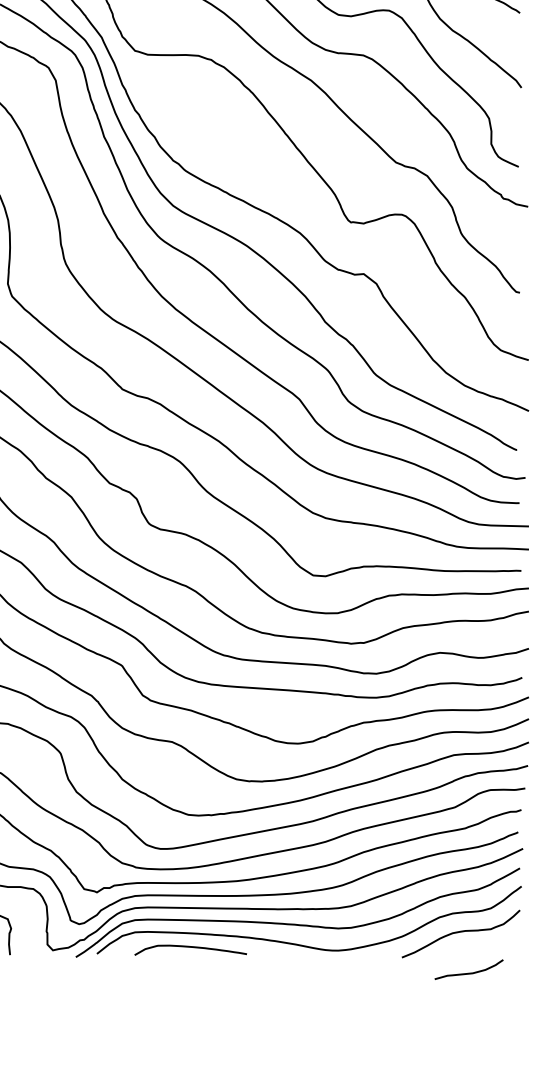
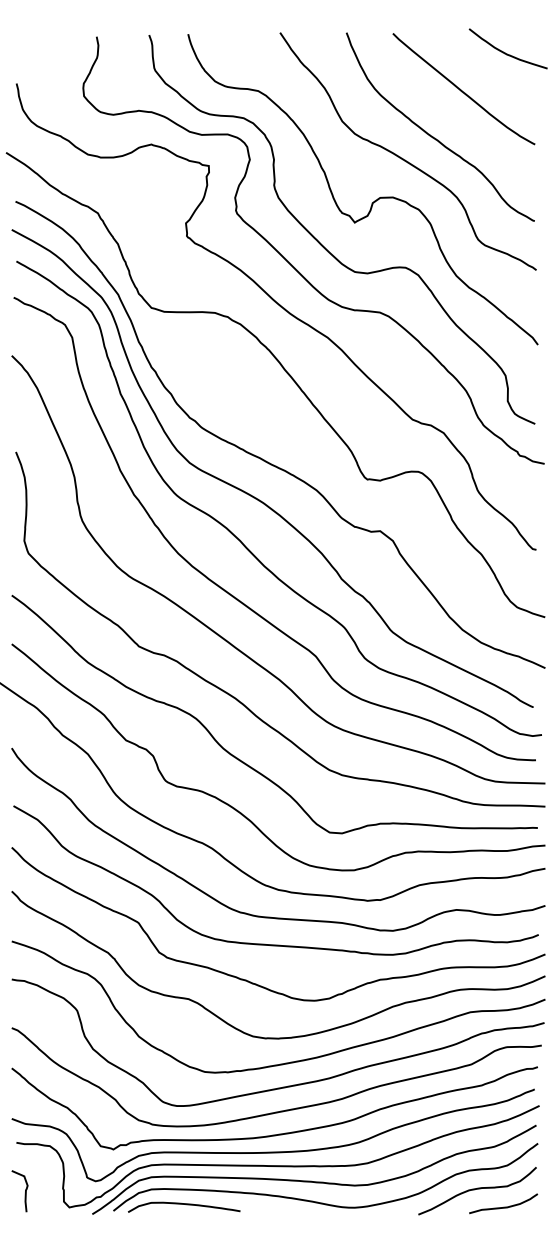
curve: (191, 947) -> (184, 1204), moved
curve: (469, 972) -> (503, 1206), moved

